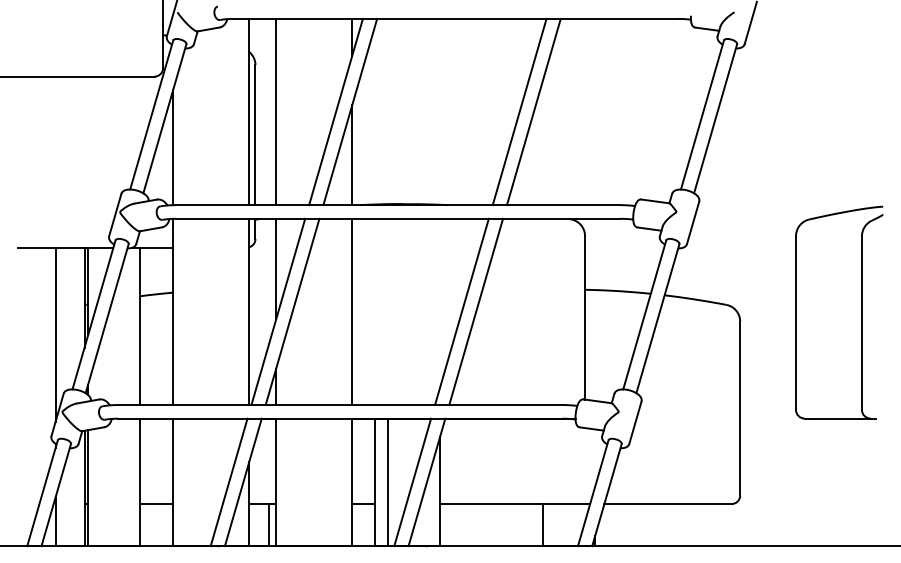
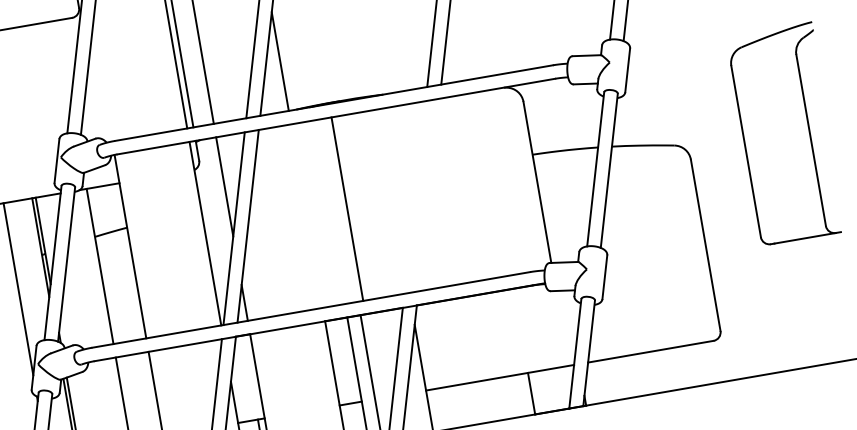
line: (173, 147) -> (102, 84), removed
line: (352, 311) -> (347, 208), moved
line: (461, 311) -> (414, 197), removed
line: (476, 311) -> (429, 194), removed

